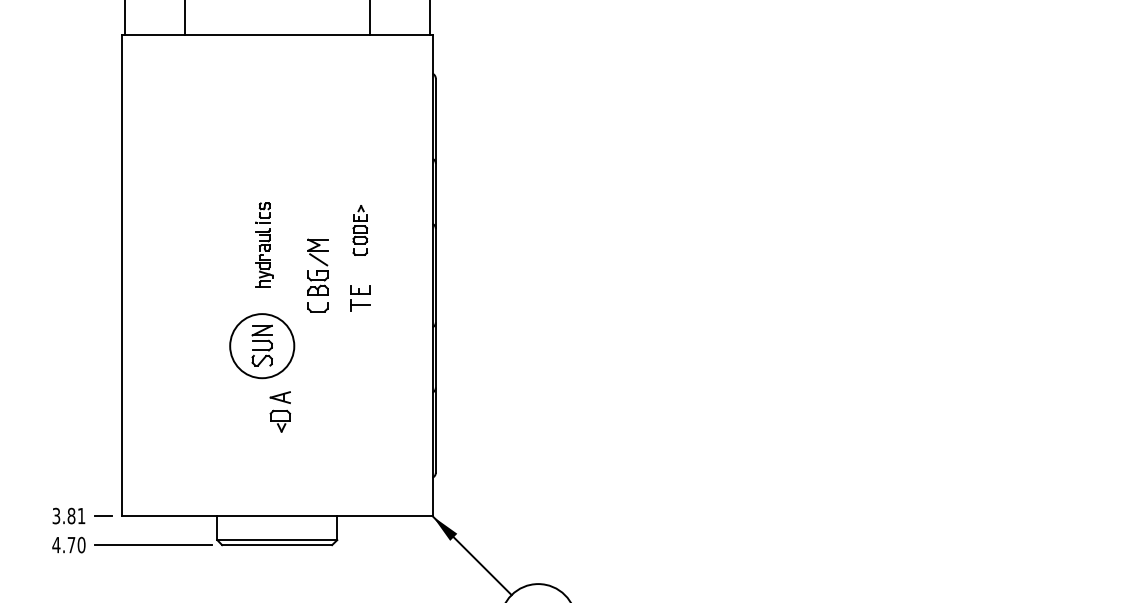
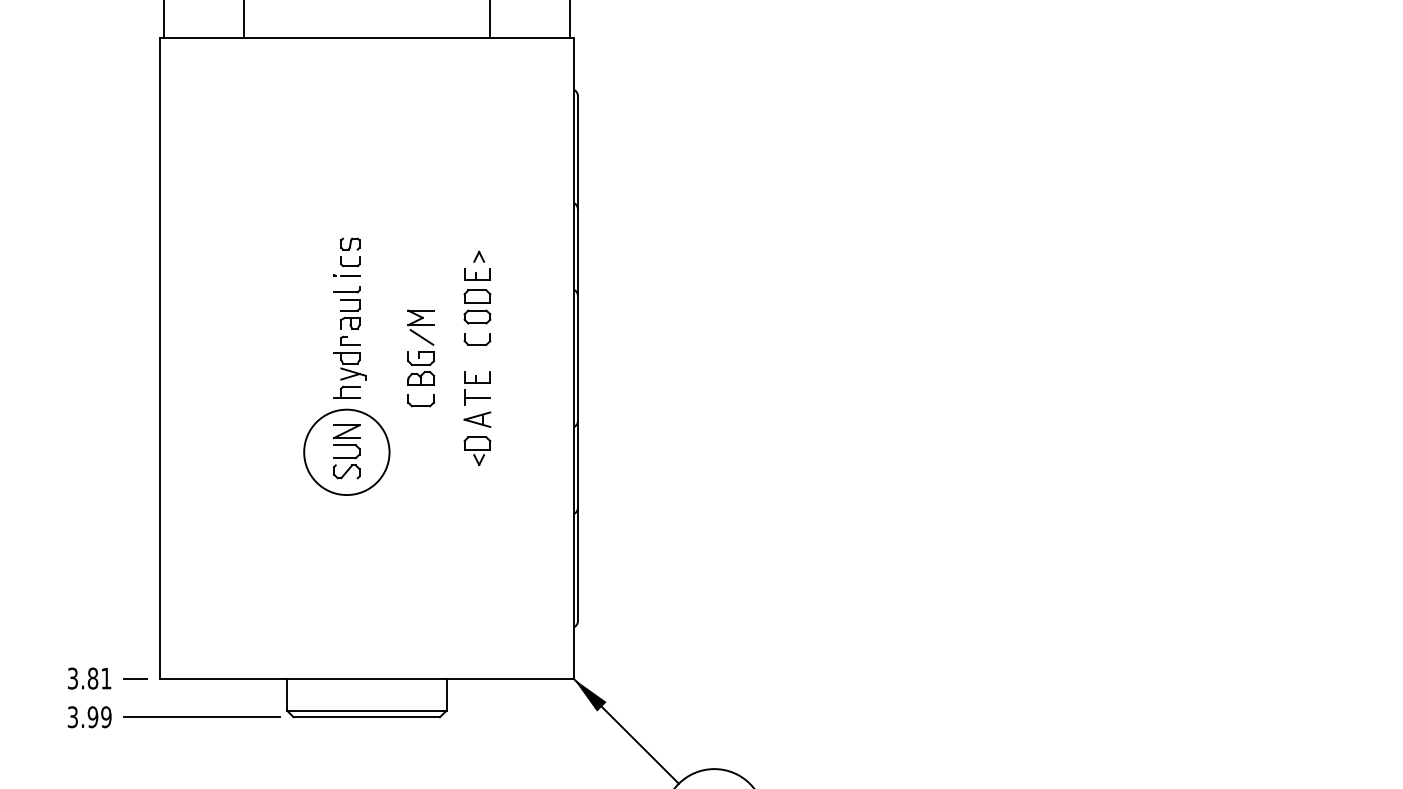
part: (359, 230) -> (476, 298), size x1.43
part: (264, 244) -> (349, 317), size x1.43
part: (279, 411) -> (476, 438), moved
text: (68, 544) -> (88, 716), 4.70 -> 3.99

